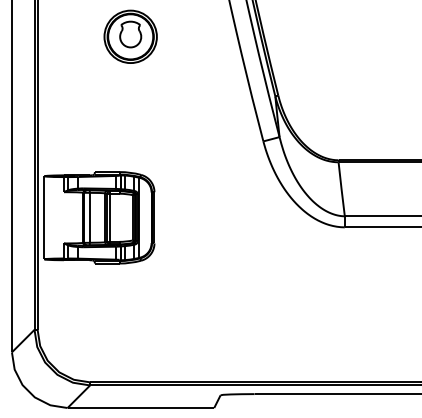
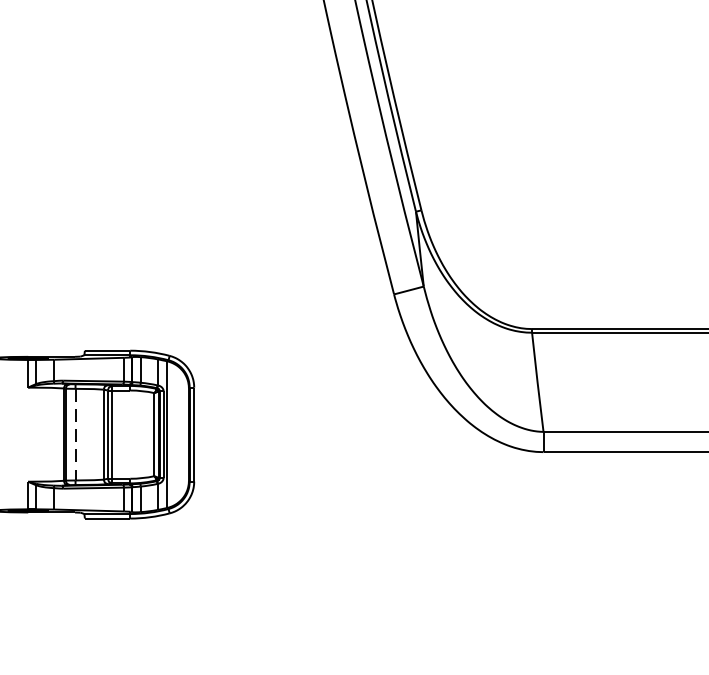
part: (130, 36) -> (150, 101), removed
line: (89, 217) -> (74, 434), solid -> dashed

